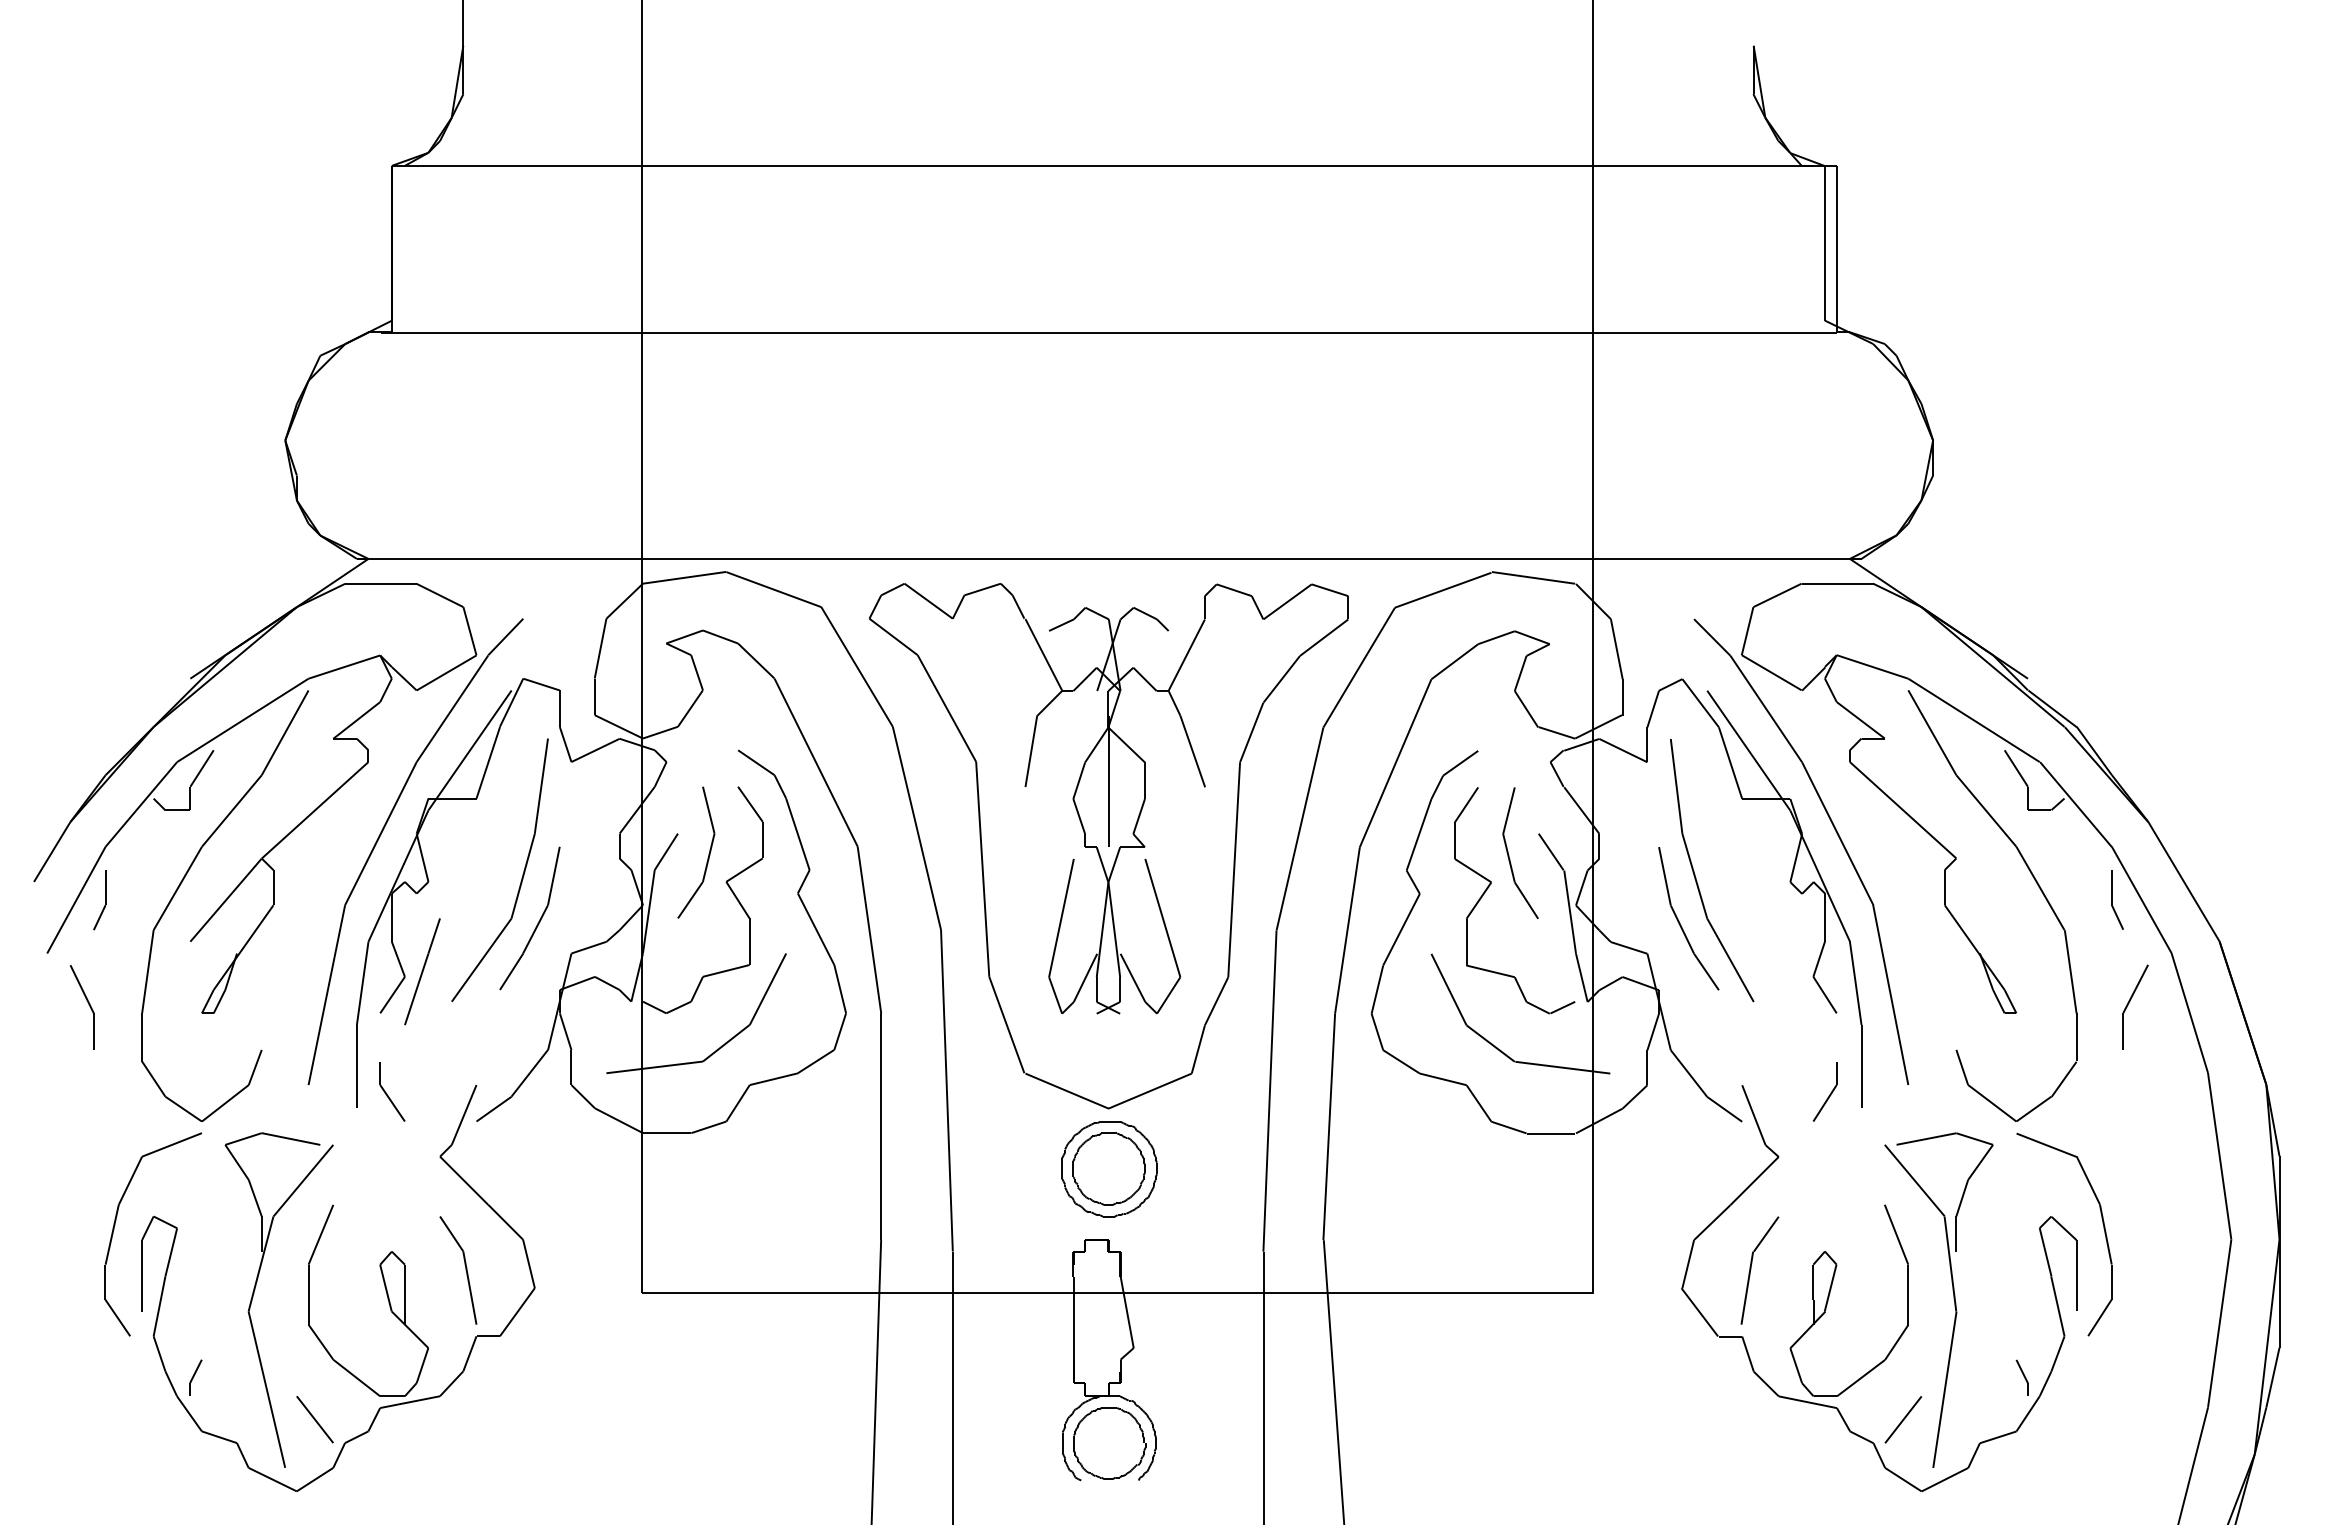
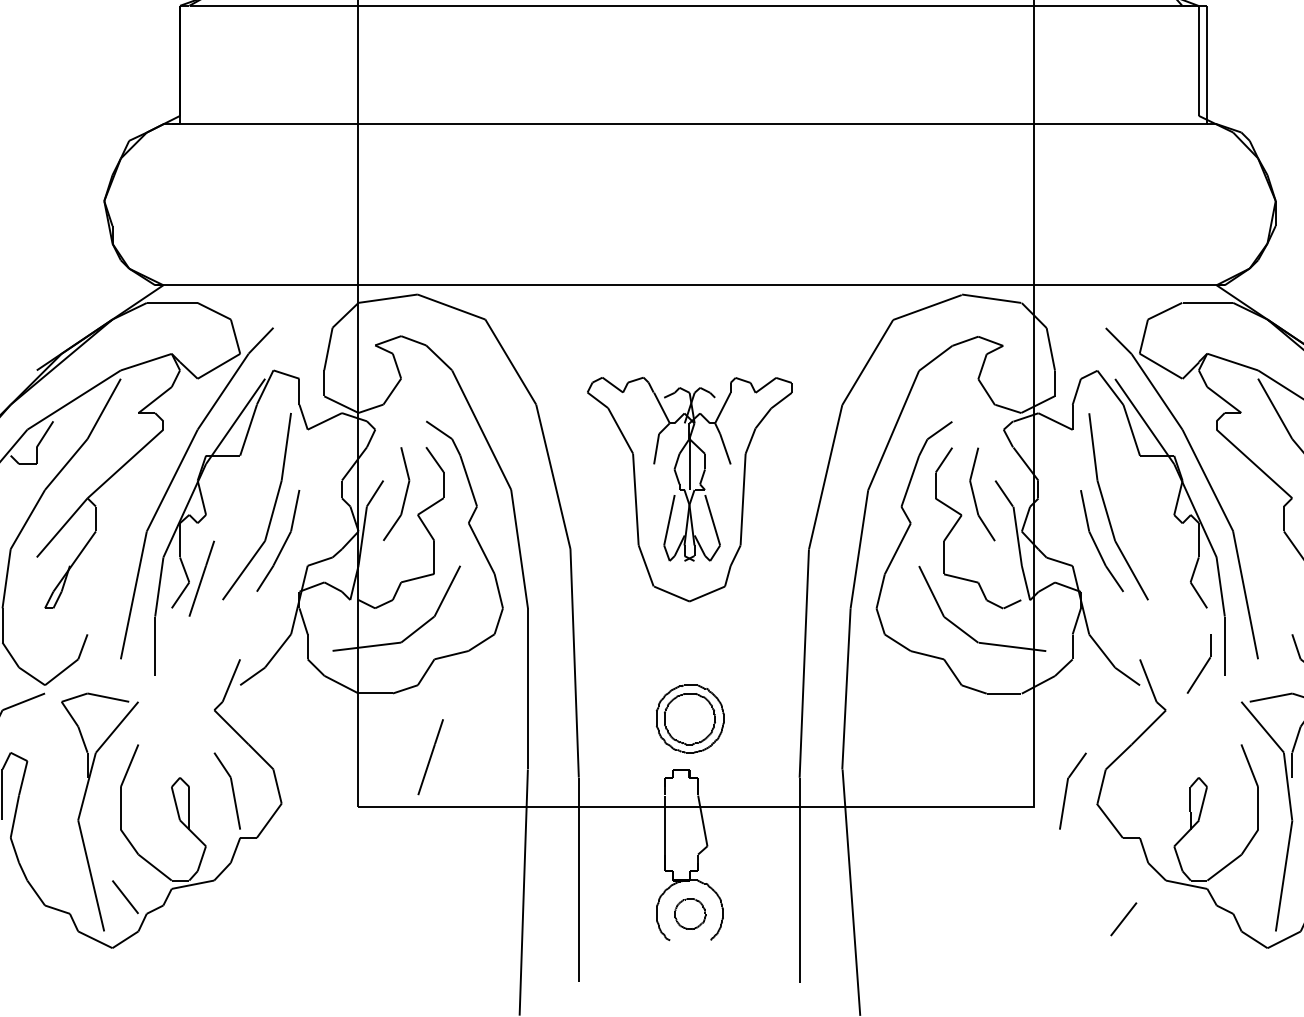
part: (1108, 846) -> (689, 489), size x0.6
part: (392, 1091) -> (180, 663), removed
part: (1824, 1091) -> (1198, 663), size x1.4
line: (744, 1222) -> (430, 757), added
part: (1751, 1270) -> (1067, 791), moved
part: (195, 1377) -> (40, 867), removed
line: (1902, 1419) -> (1123, 919), moved
part: (1109, 1443) -> (690, 914), size x0.6

